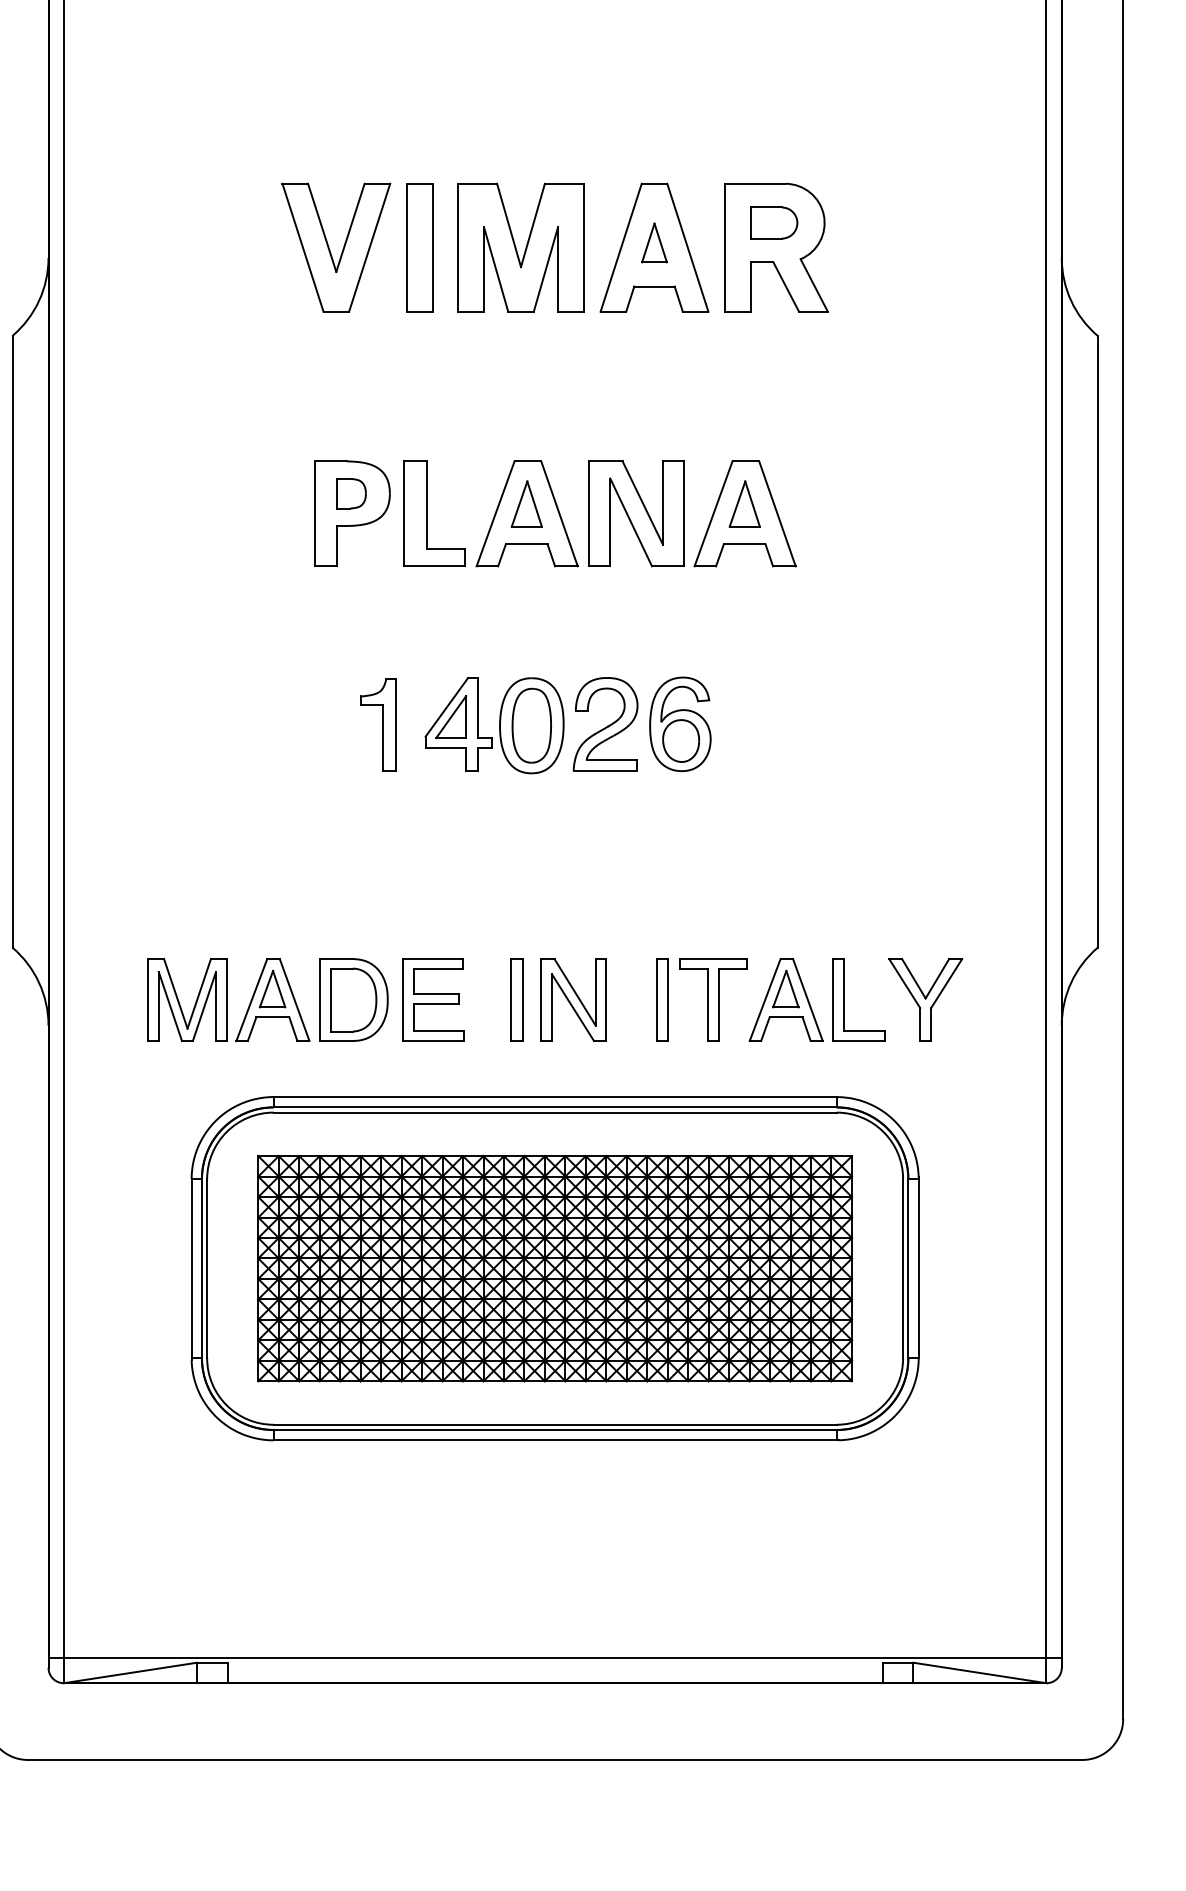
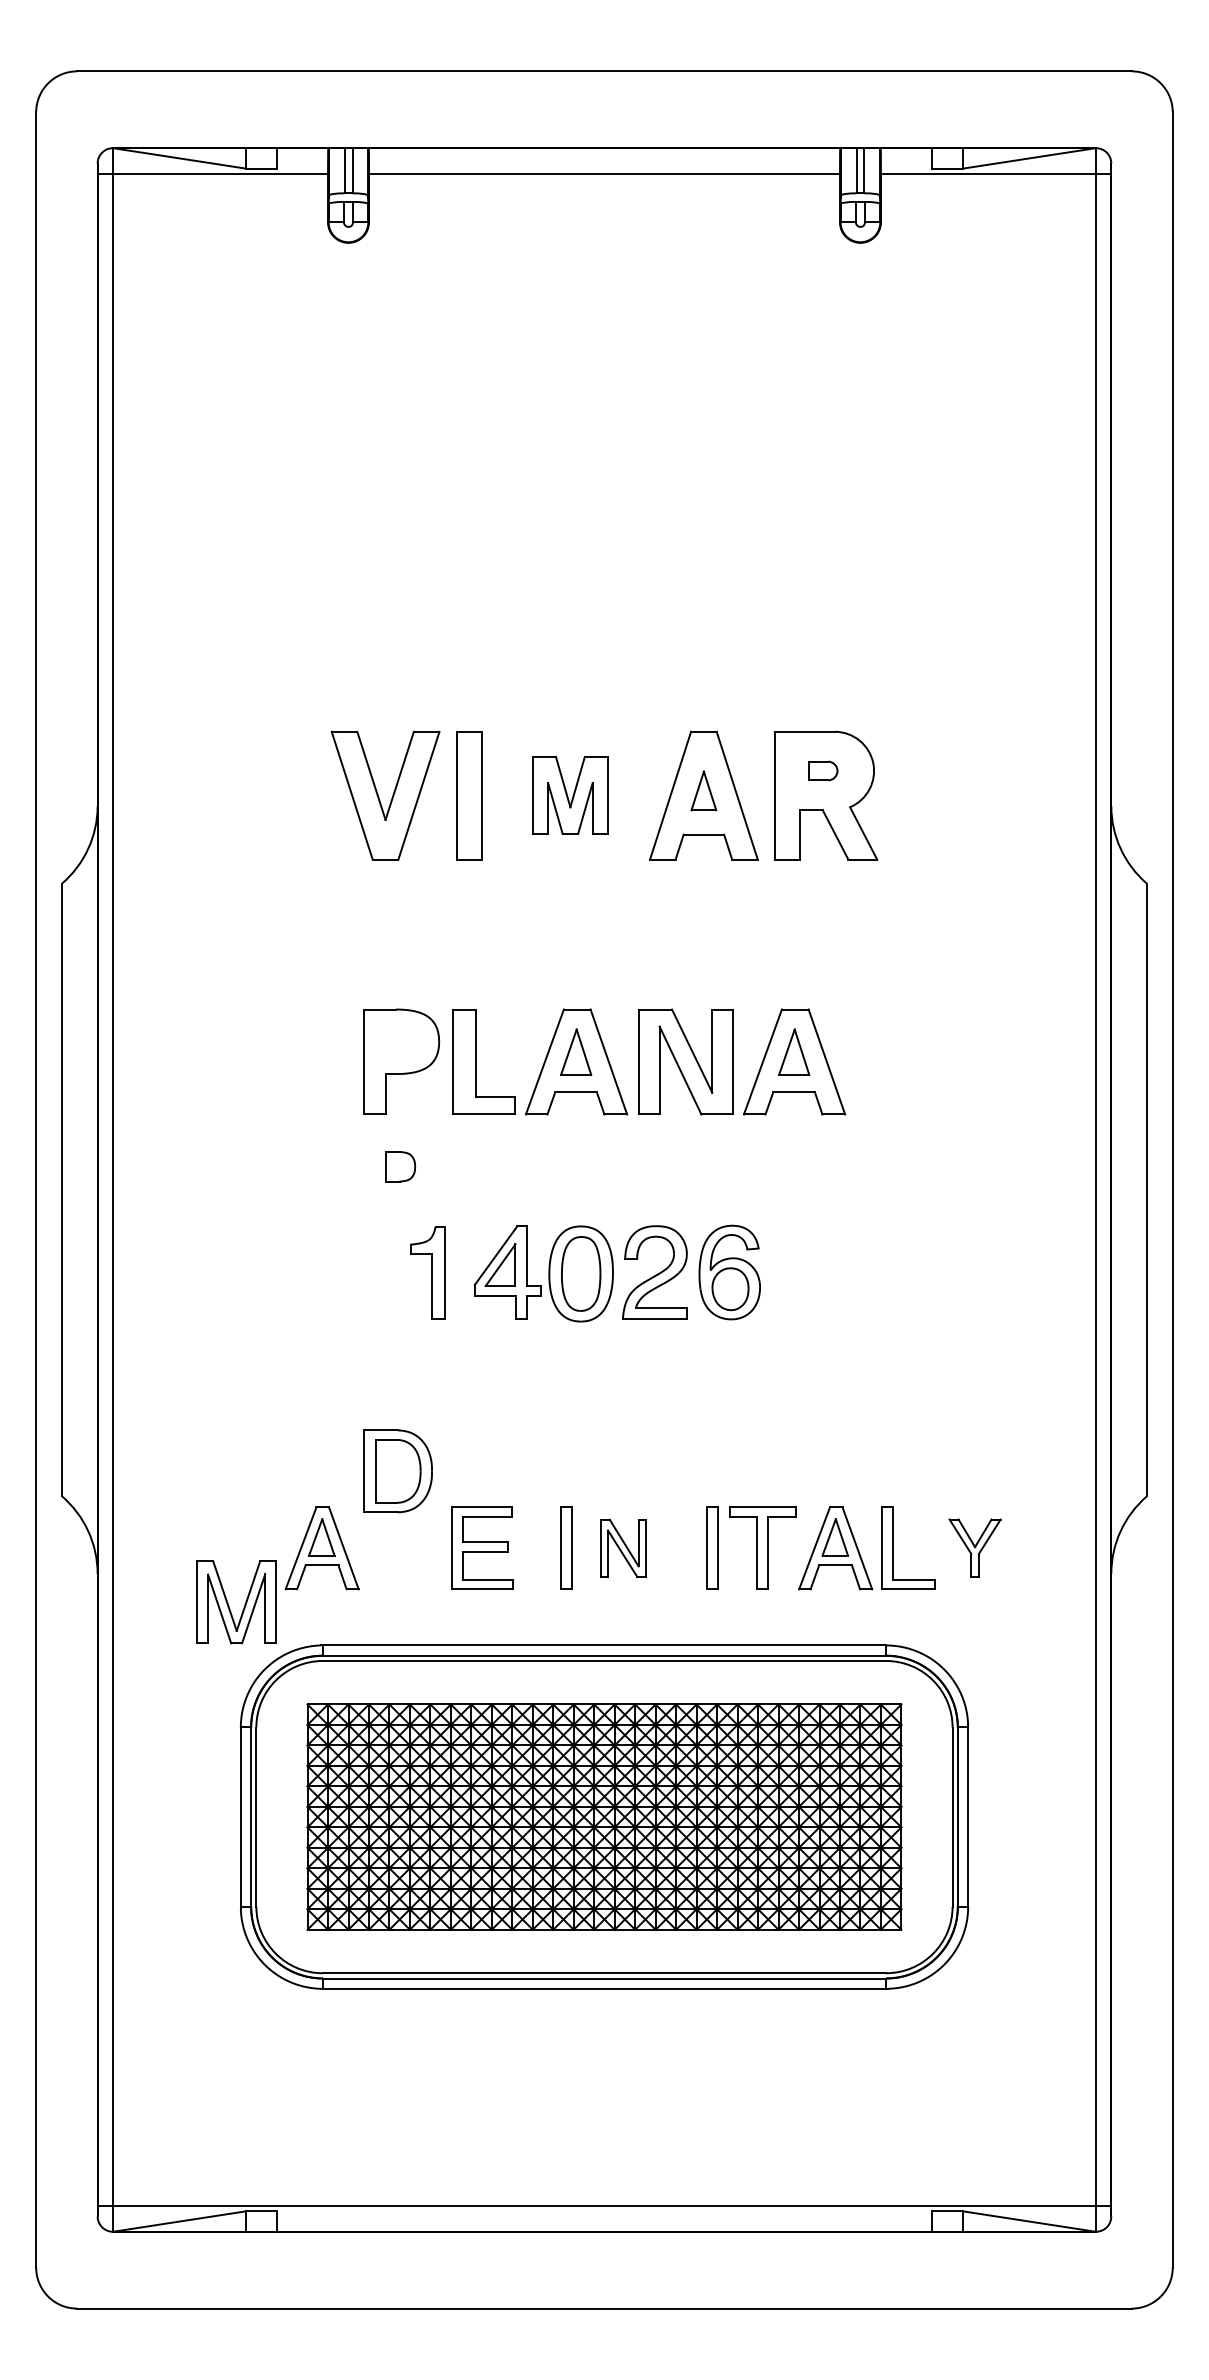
part: (774, 222) -> (823, 770), size x0.6
part: (521, 247) -> (570, 795), size x0.6
part: (351, 493) -> (400, 1166), moved
part: (925, 999) -> (974, 1547), size x0.7
part: (353, 1000) -> (397, 1471), moved
part: (574, 1000) -> (623, 1548), size x0.7
part: (180, 1003) -> (229, 1605), moved

